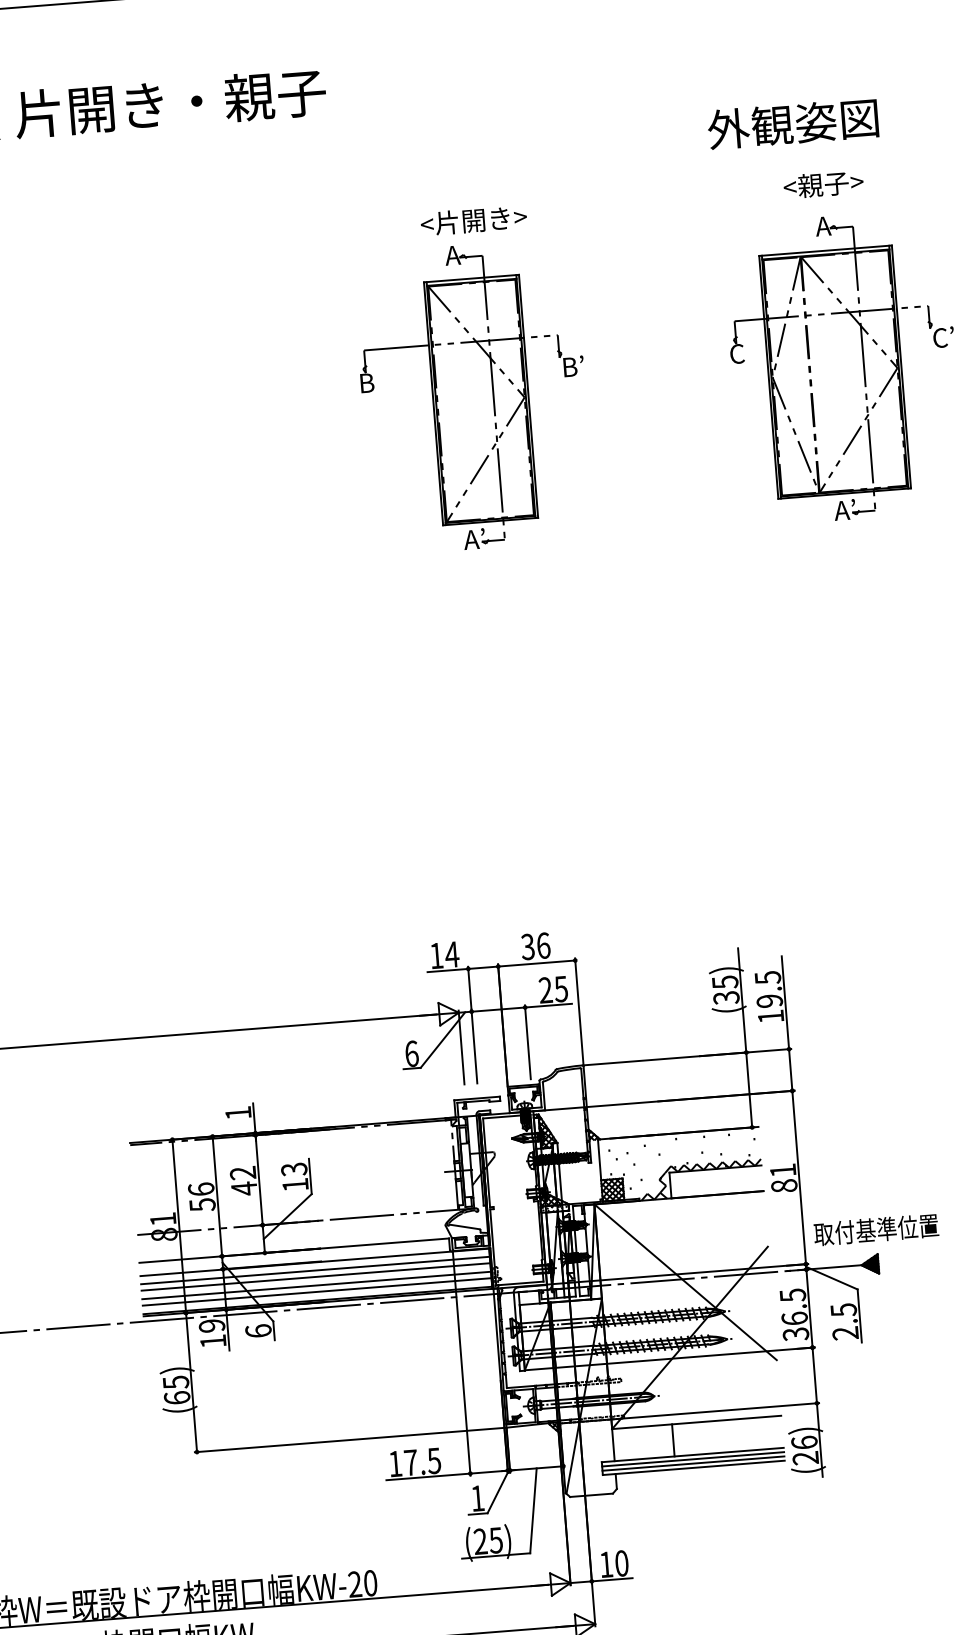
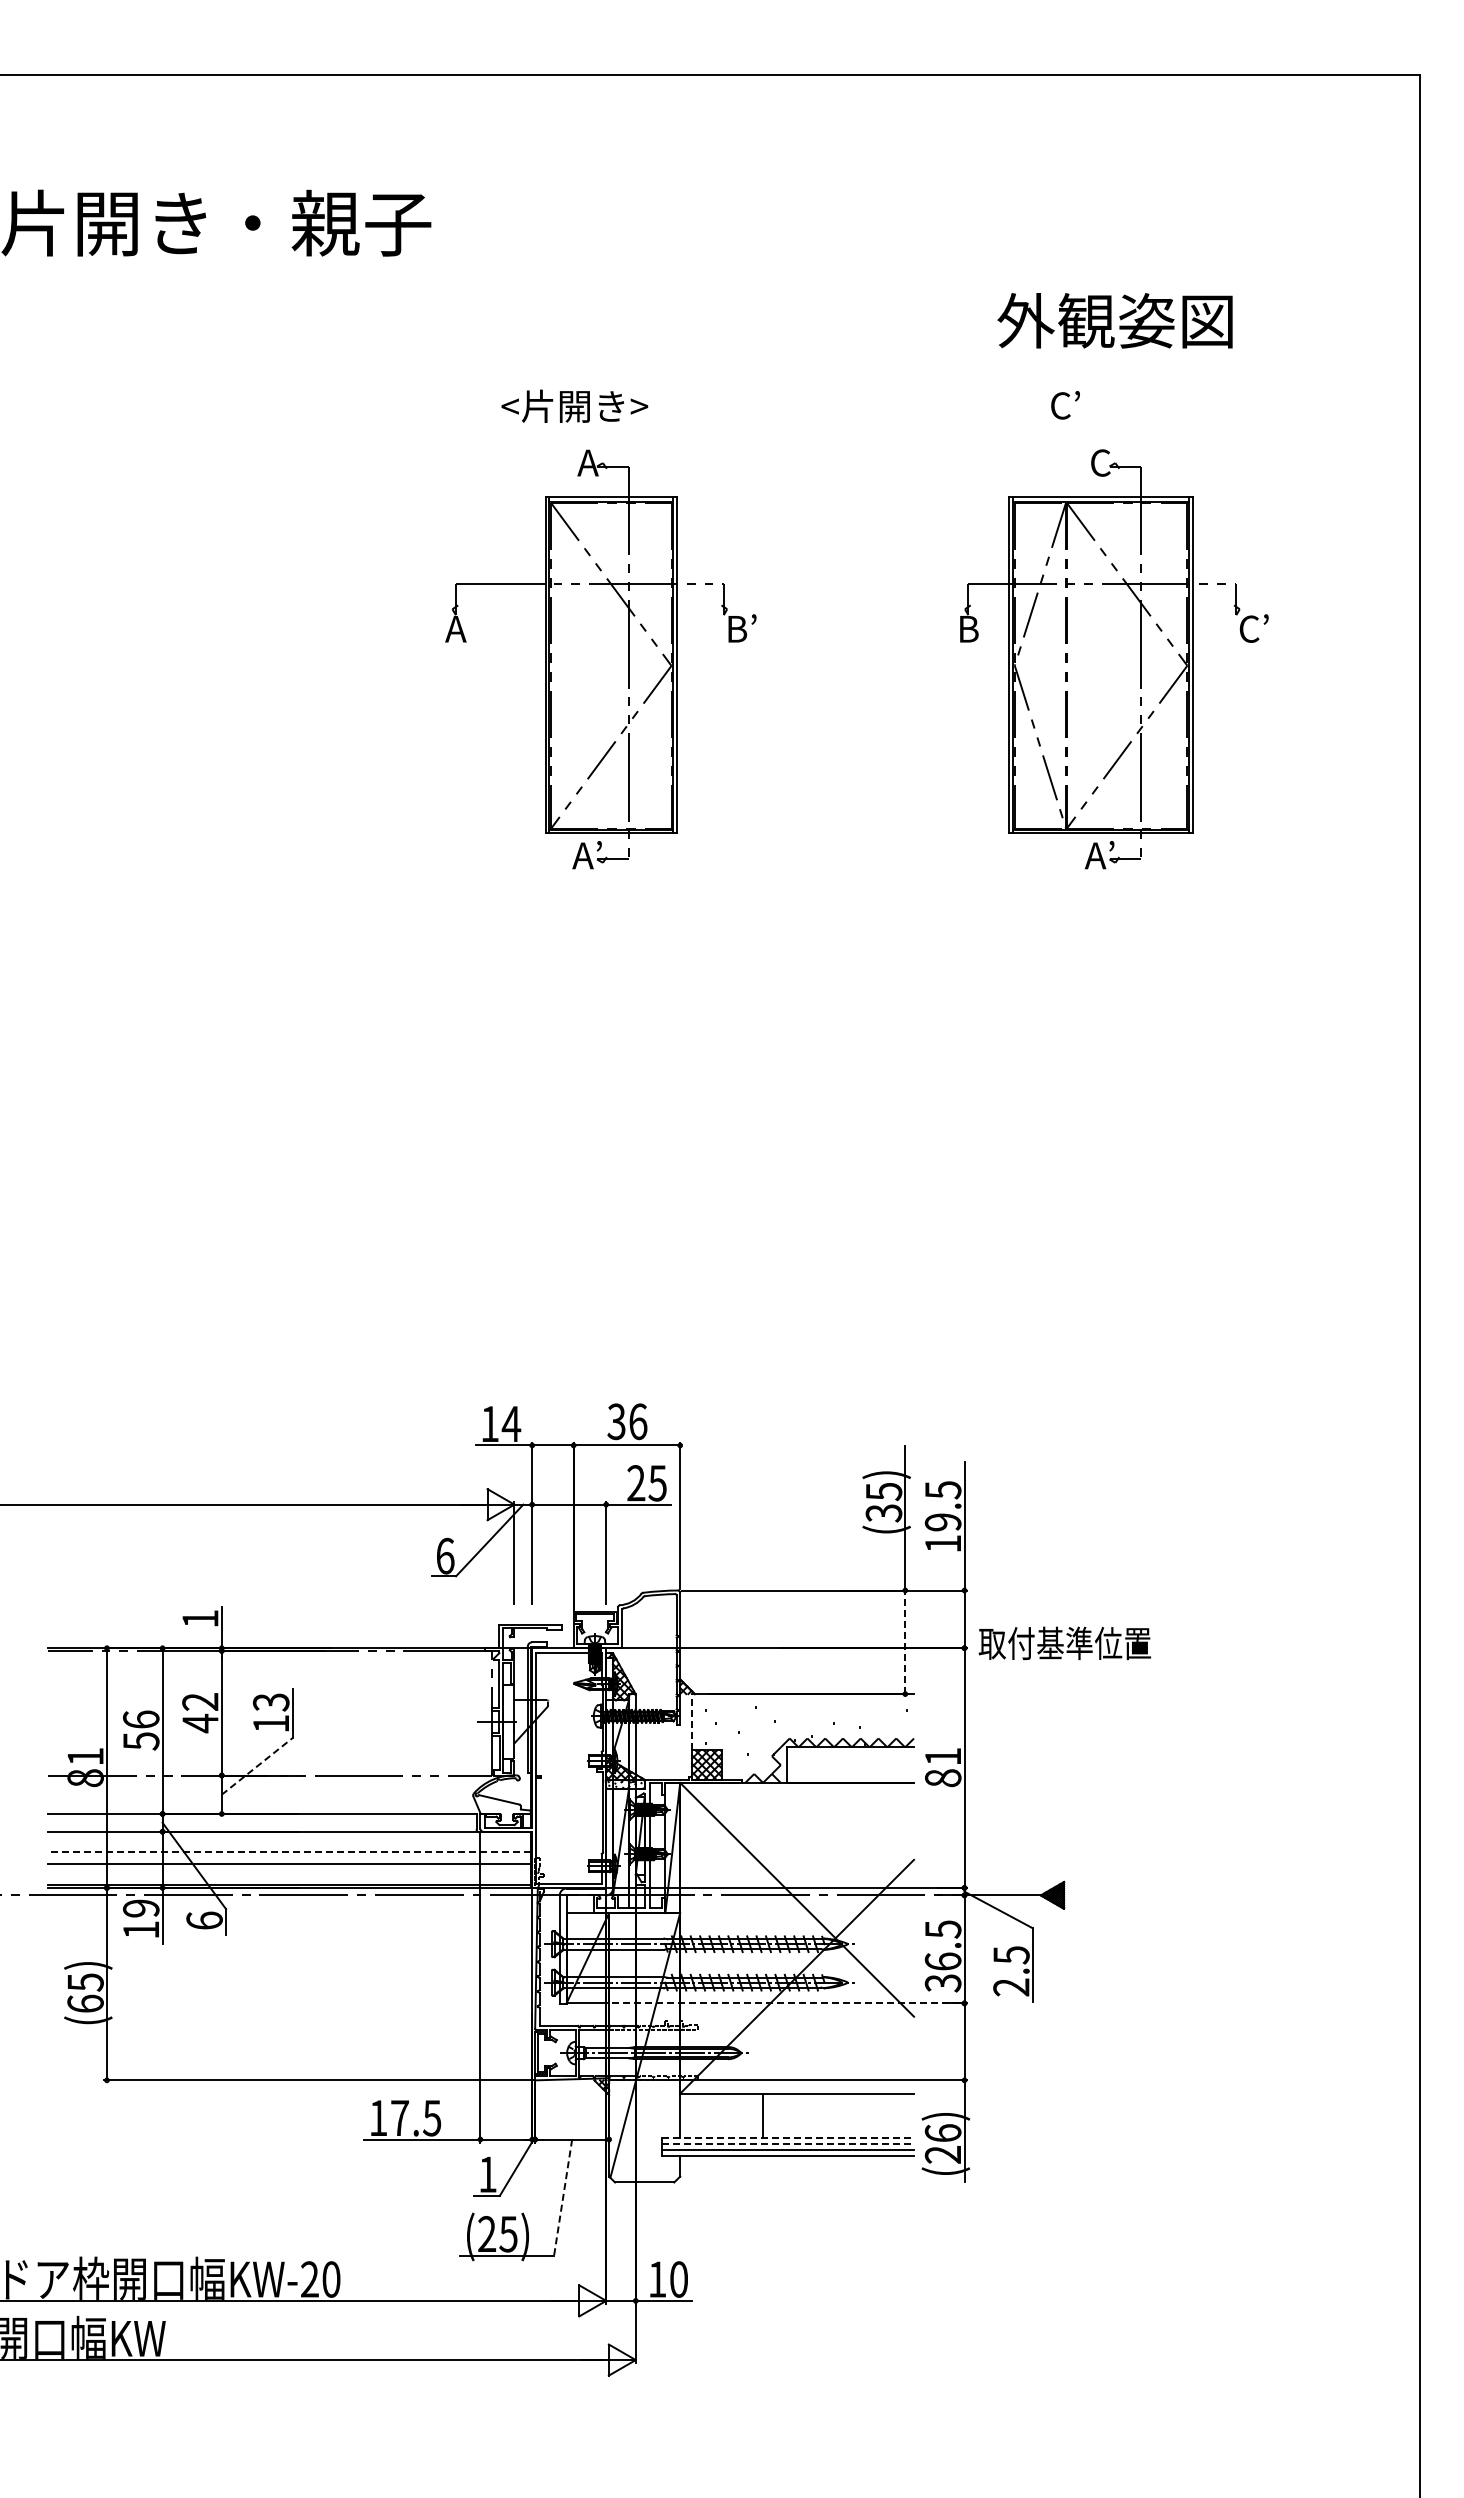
text: (792, 123) -> (1114, 320), moved
text: (823, 184) -> (1105, 405), <親子> -> C’
text: (473, 220) -> (574, 405), moved
text: (823, 226) -> (1100, 462), A -> C
text: (737, 353) -> (968, 628), C -> B
text: (366, 383) -> (455, 629), B -> A
line: (749, 1090) -> (905, 1642), solid -> dashed
line: (599, 1159) -> (692, 1721), solid -> dashed
line: (287, 1216) -> (257, 1766), solid -> dashed
text: (876, 1229) -> (1064, 1643), moved
line: (315, 1270) -> (289, 1843), removed
line: (315, 1277) -> (288, 1852), solid -> dashed
line: (317, 1292) -> (289, 1873), removed
line: (686, 1357) -> (789, 2003), solid -> dashed
line: (693, 1455) -> (788, 2138), solid -> dashed
line: (693, 1459) -> (788, 2144), solid -> dashed
line: (533, 1510) -> (563, 2197), solid -> dashed

